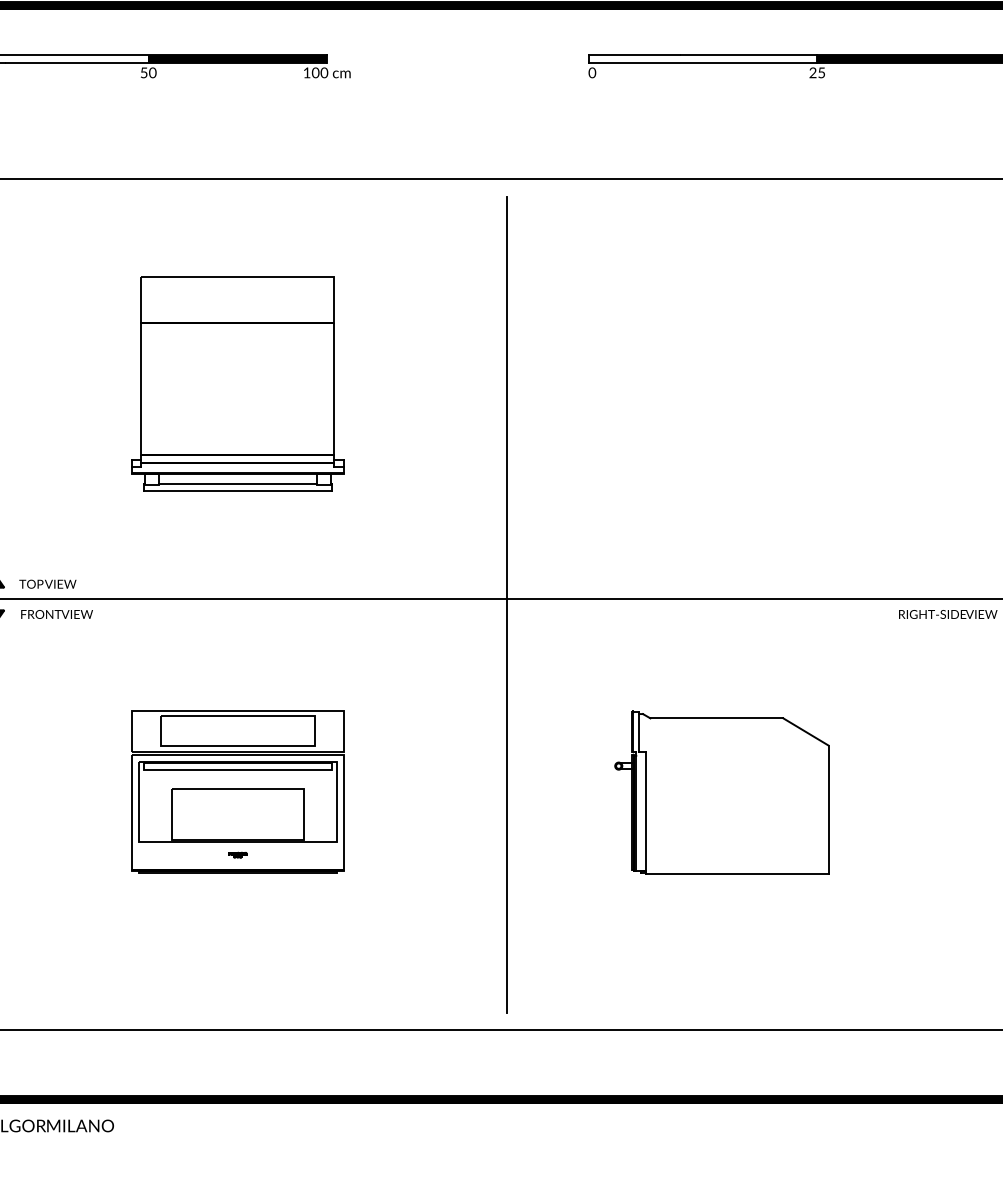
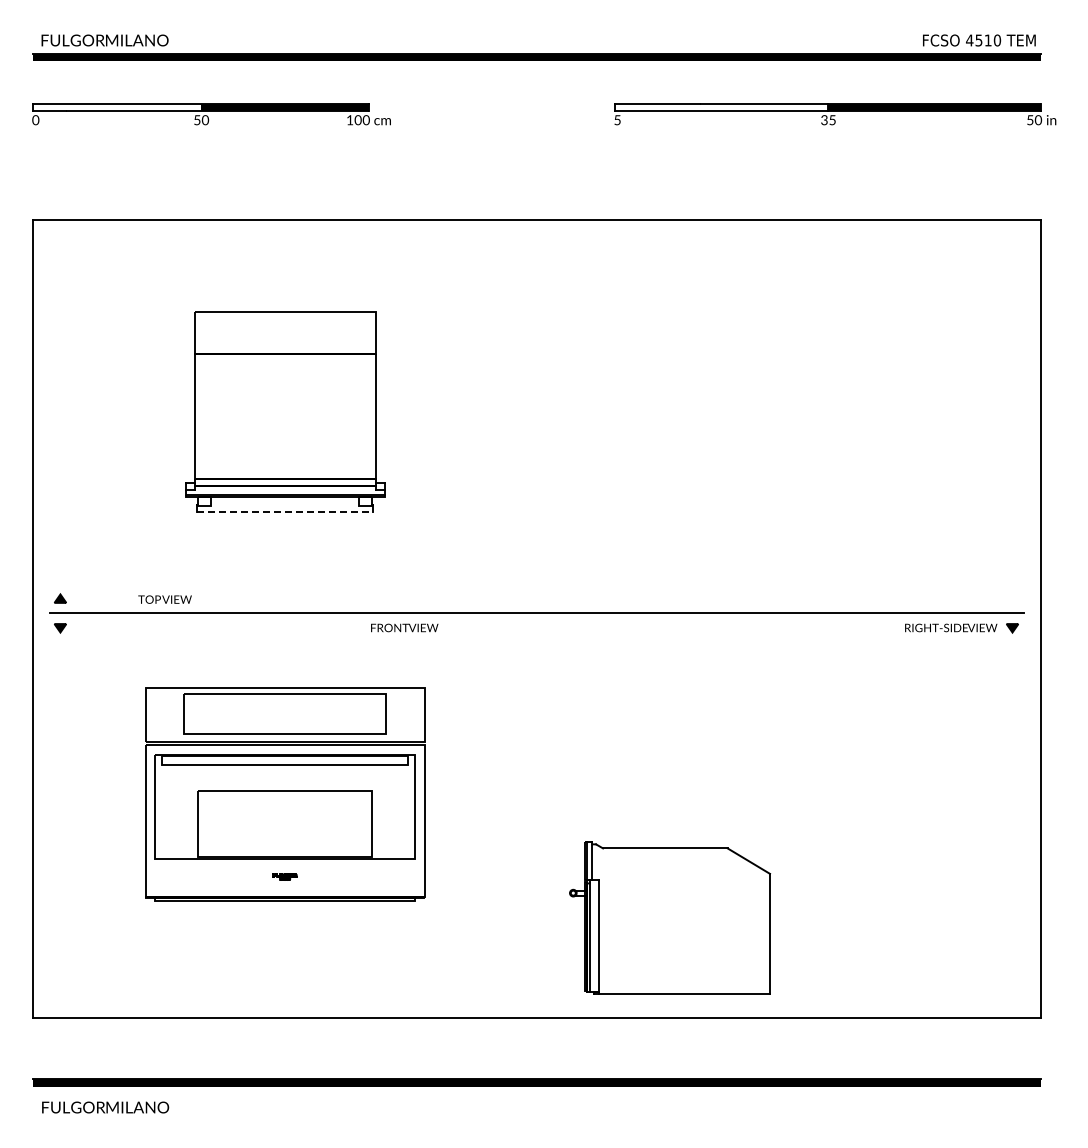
text: (592, 73) -> (617, 120), 0 -> 5
text: (813, 74) -> (824, 121), 25 -> 35
line: (238, 483) -> (285, 505), removed
line: (238, 490) -> (285, 511), solid -> dashed
text: (47, 584) -> (164, 599), moved
line: (506, 604) -> (537, 618), removed
text: (56, 613) -> (404, 627), moved
part: (238, 792) -> (285, 794), size x1.4
part: (722, 792) -> (670, 917), moved

